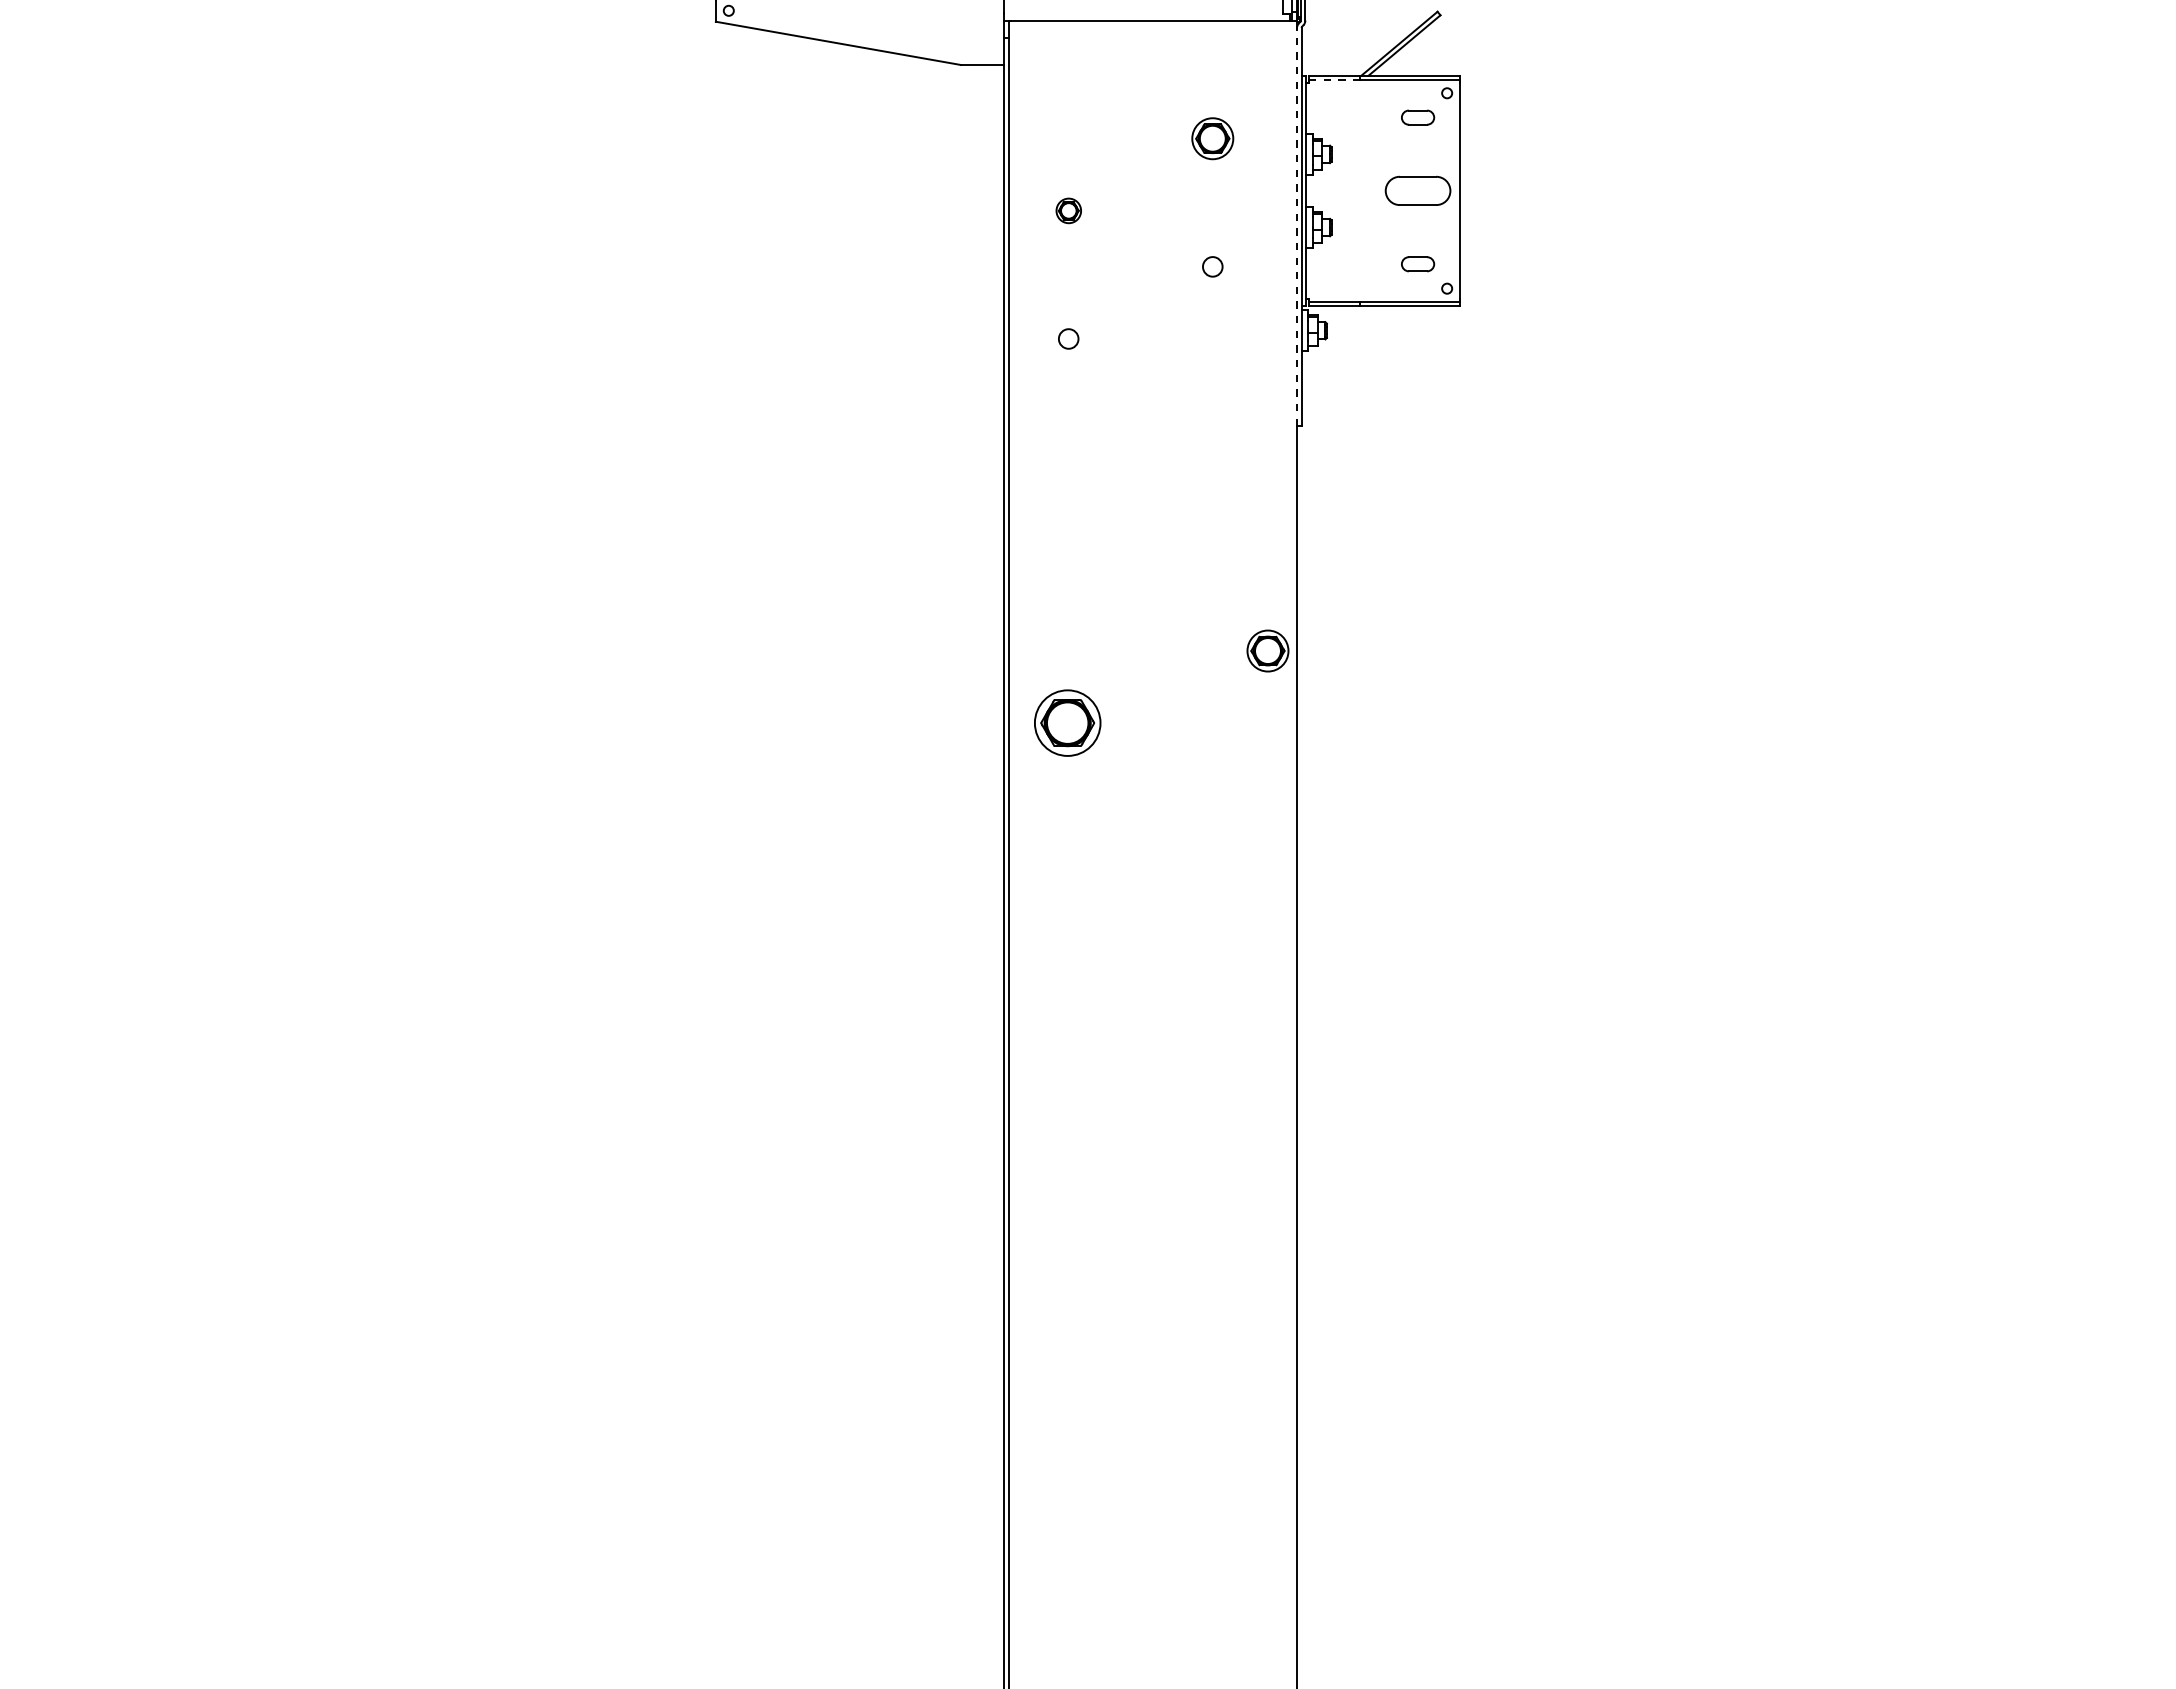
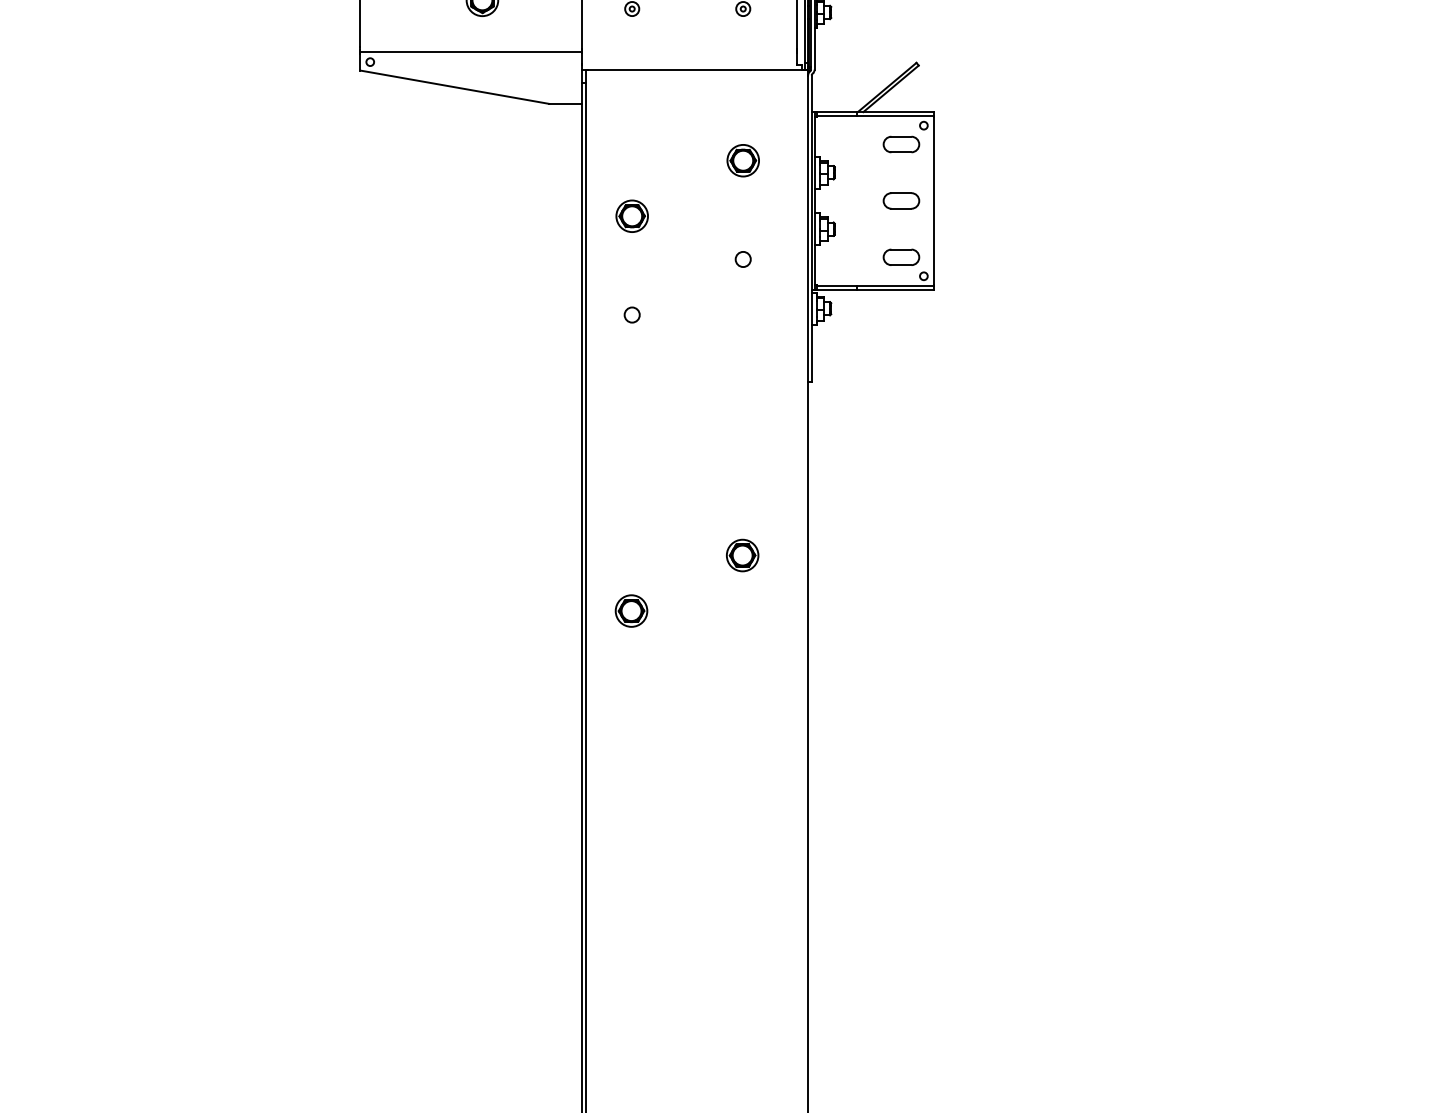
line: (1334, 80) -> (837, 115), dashed -> solid
part: (1417, 117) -> (901, 144), size x1.43
part: (1417, 190) -> (901, 200), size x0.71
part: (1068, 210) -> (632, 216), size x1.67
line: (1296, 227) -> (807, 229), dashed -> solid
part: (1417, 264) -> (901, 257), size x1.43
part: (1267, 650) -> (742, 555), moved
part: (1067, 722) -> (631, 610), size x0.62

